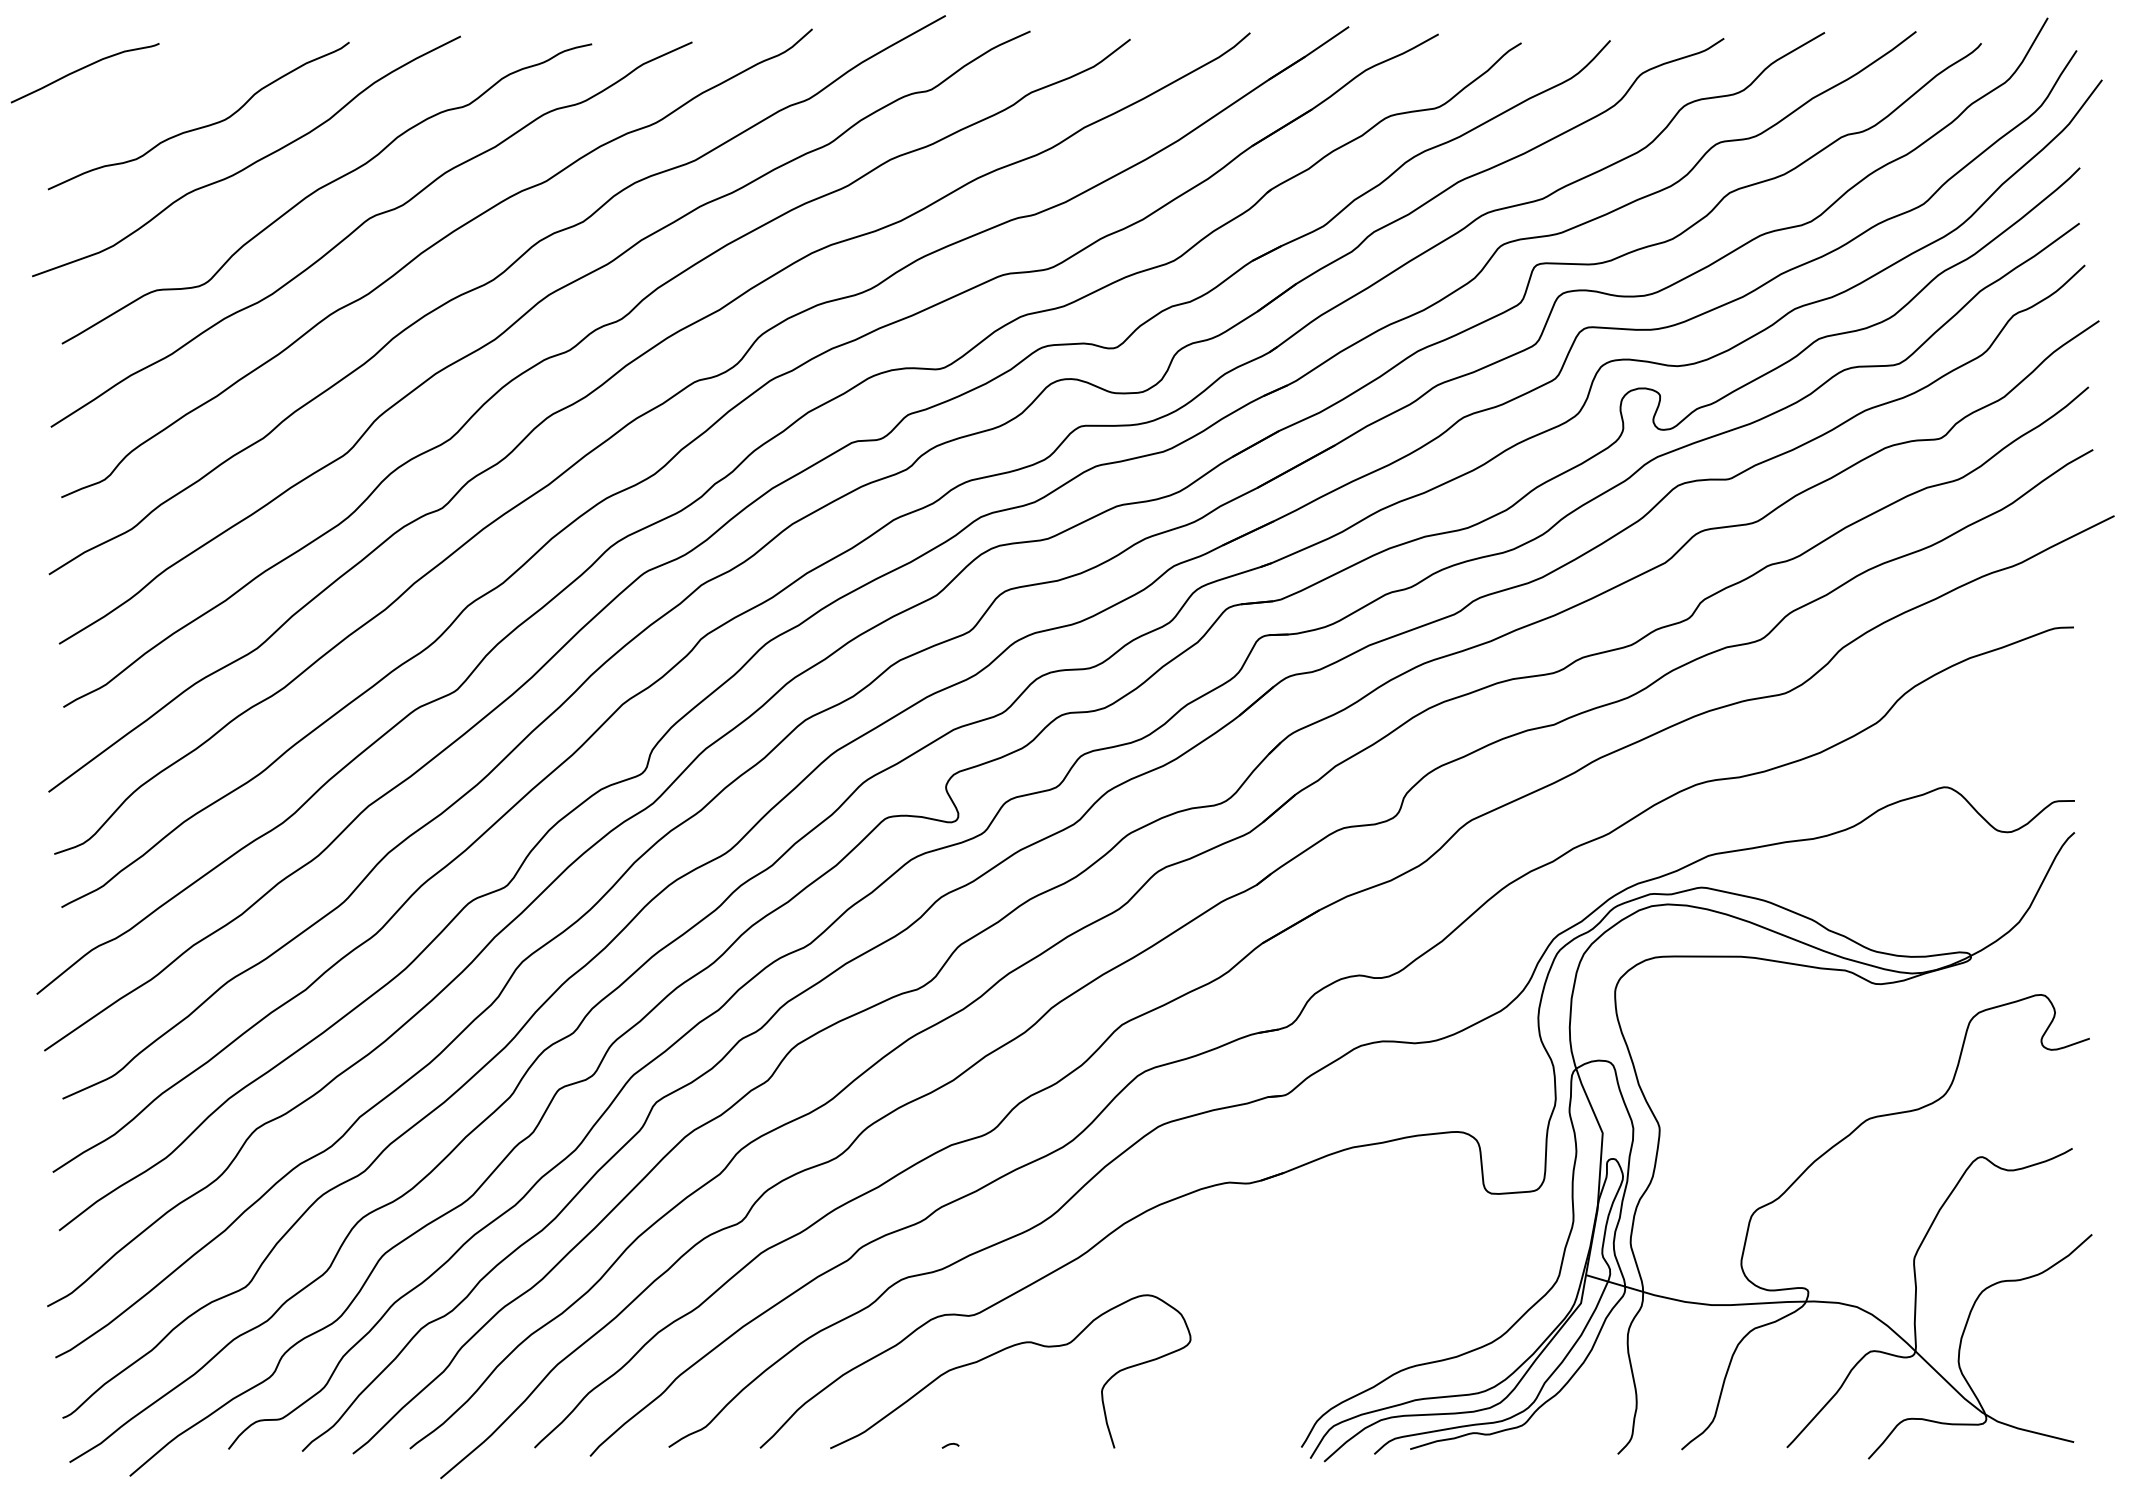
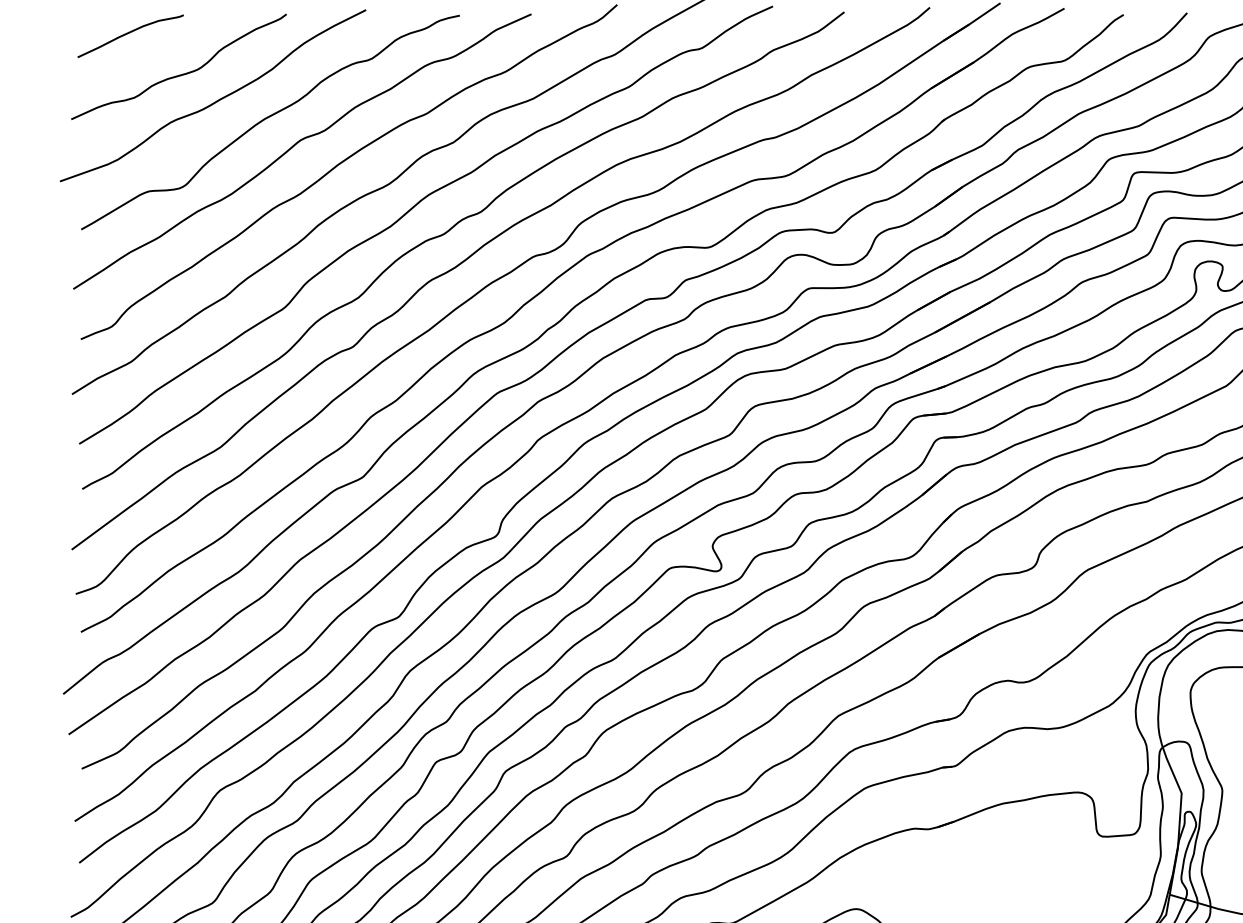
curve: (82, 69) -> (128, 33), moved

